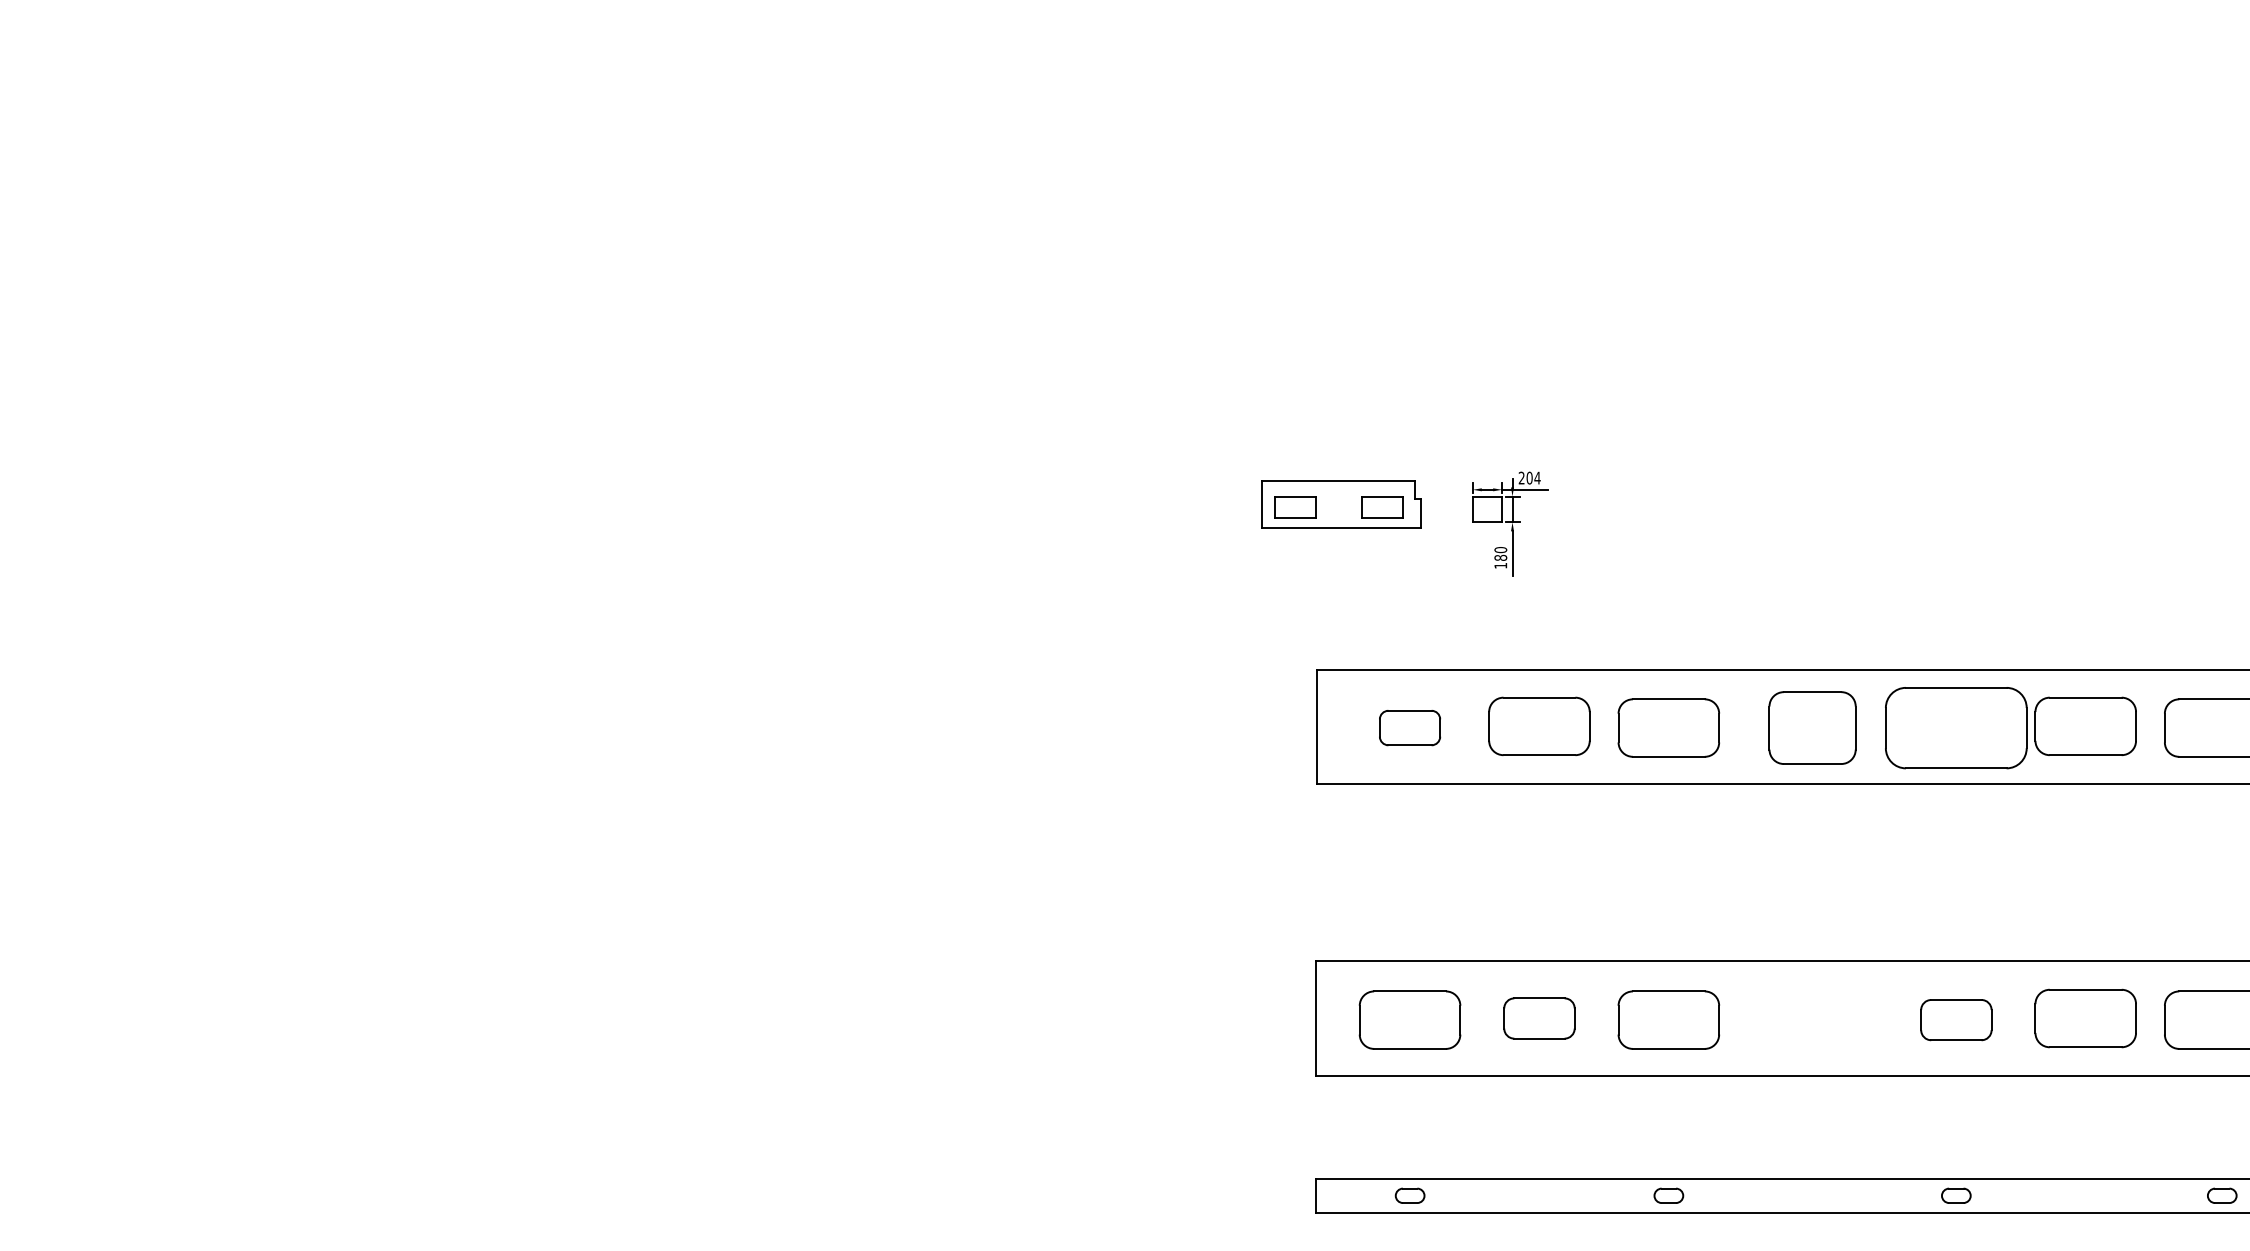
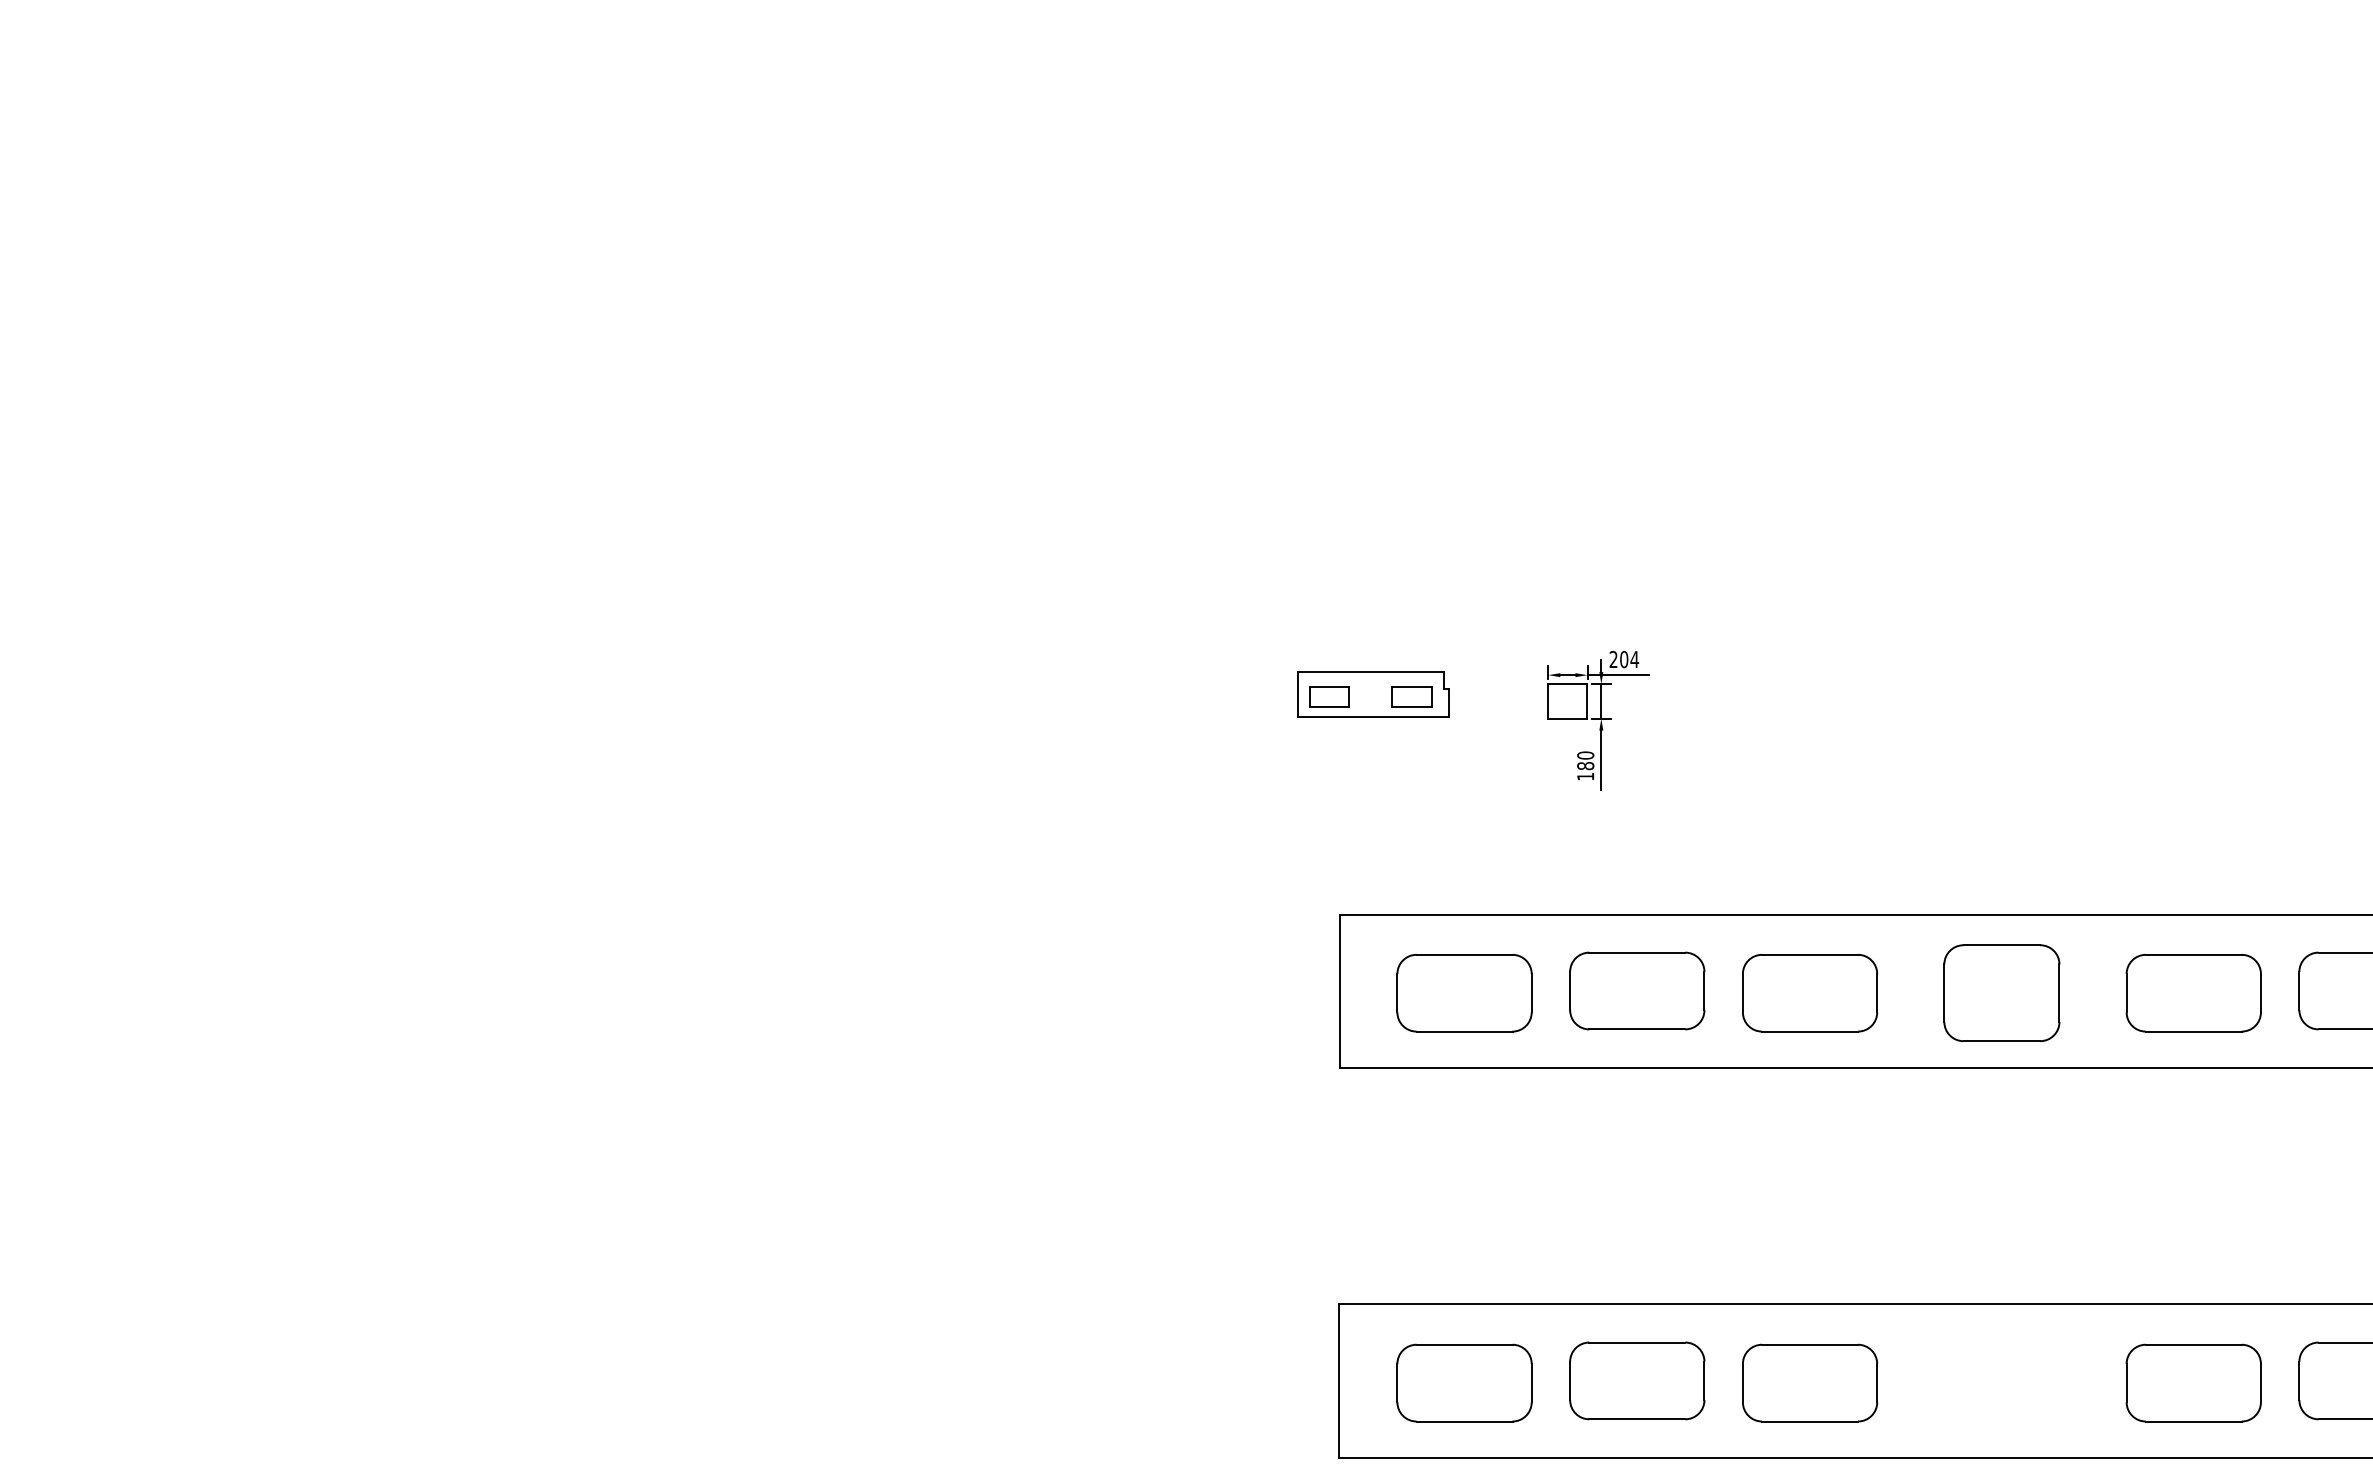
part: (1341, 503) -> (1373, 693), size x0.71
part: (1409, 727) -> (1463, 992), size x1.67
part: (1956, 727) -> (2194, 992), size x0.71
part: (1539, 1018) -> (1637, 1380), size x1.43
part: (1956, 1019) -> (2194, 1382), size x1.43

